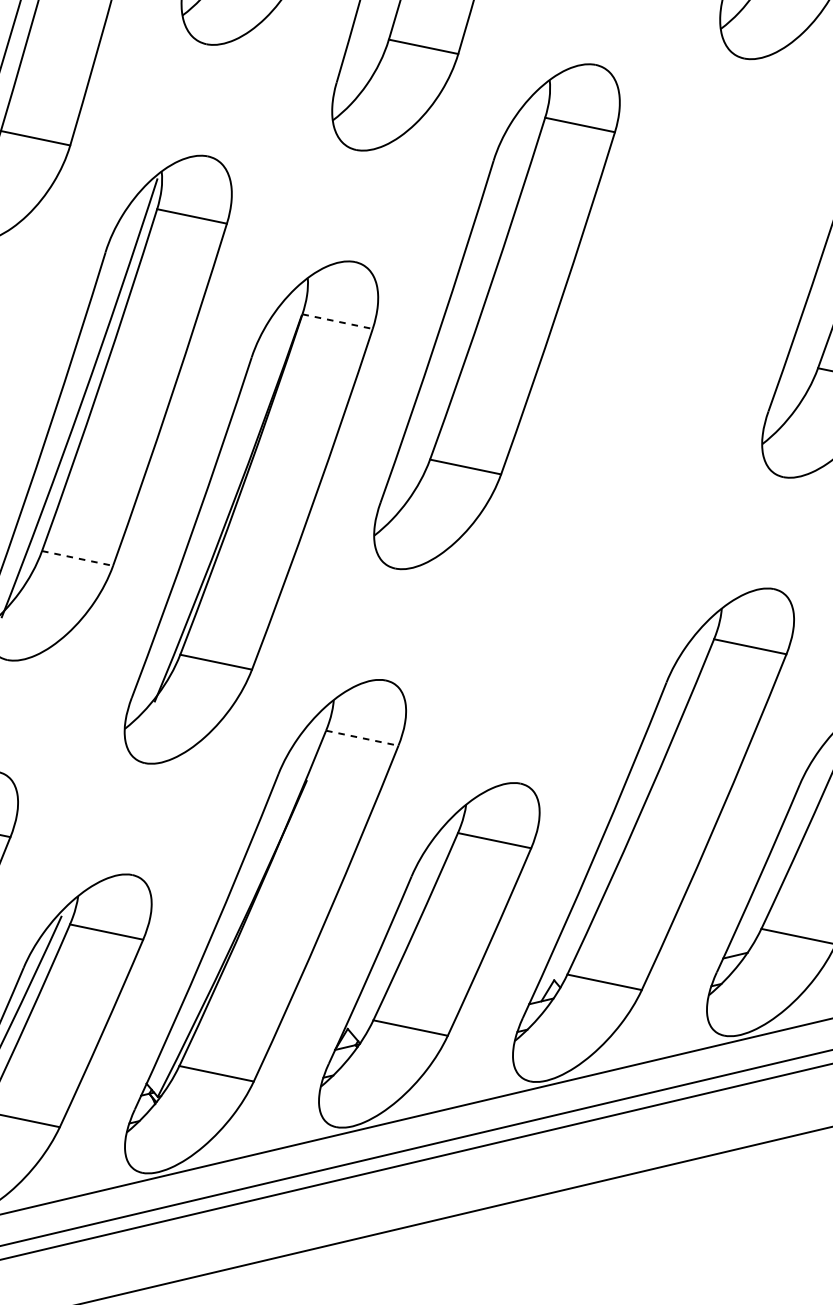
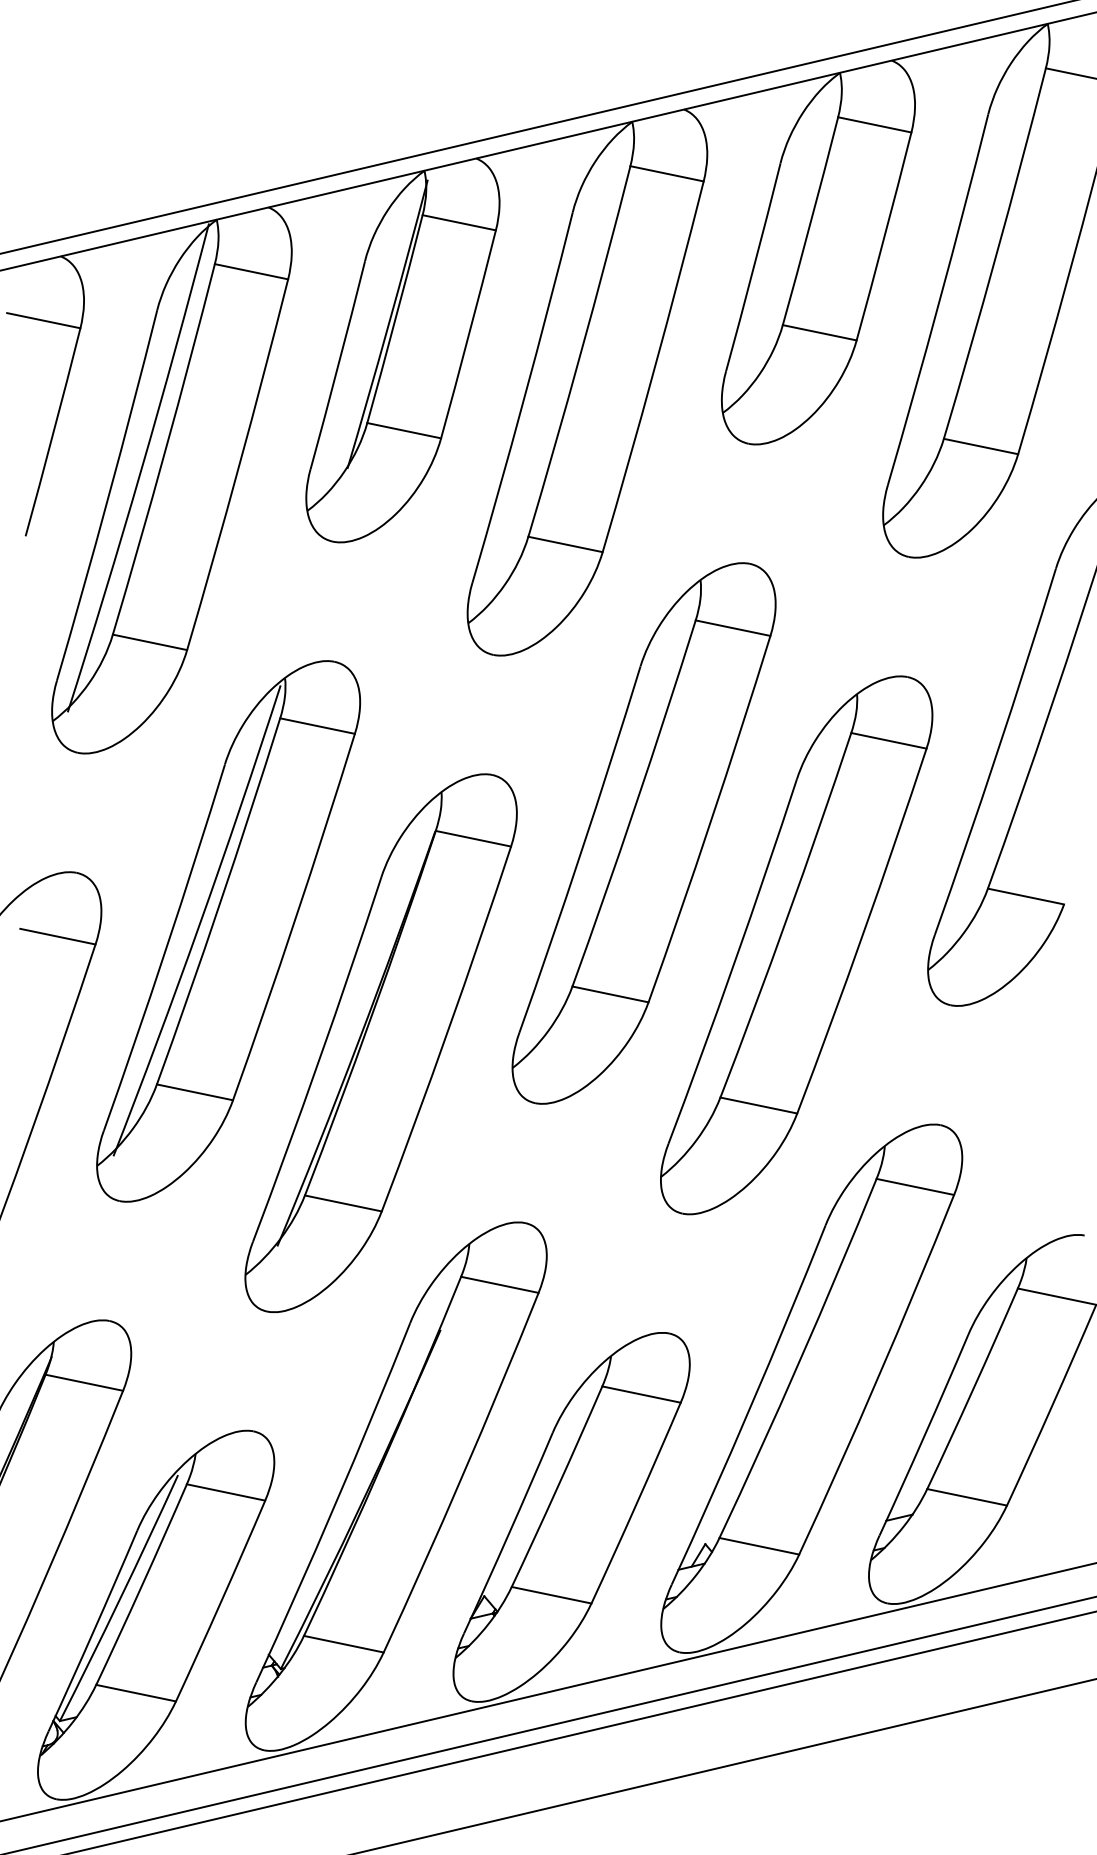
line: (337, 321) -> (473, 838), dashed -> solid
part: (639, 421) -> (796, 945), added
line: (77, 558) -> (194, 1092), dashed -> solid
line: (361, 737) -> (499, 1284), dashed -> solid

